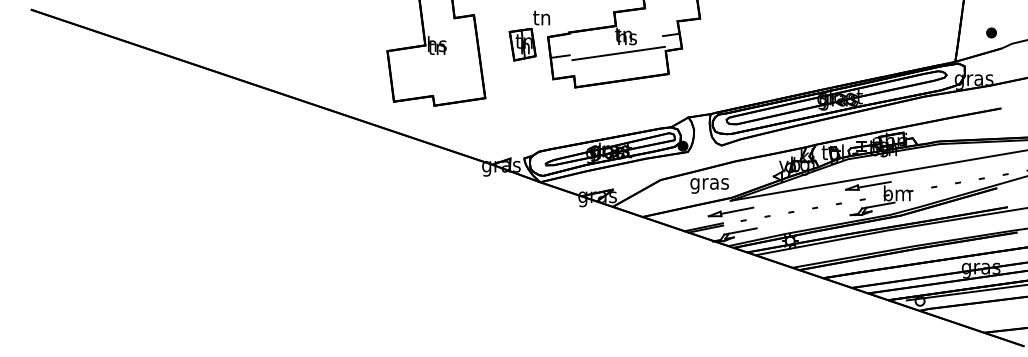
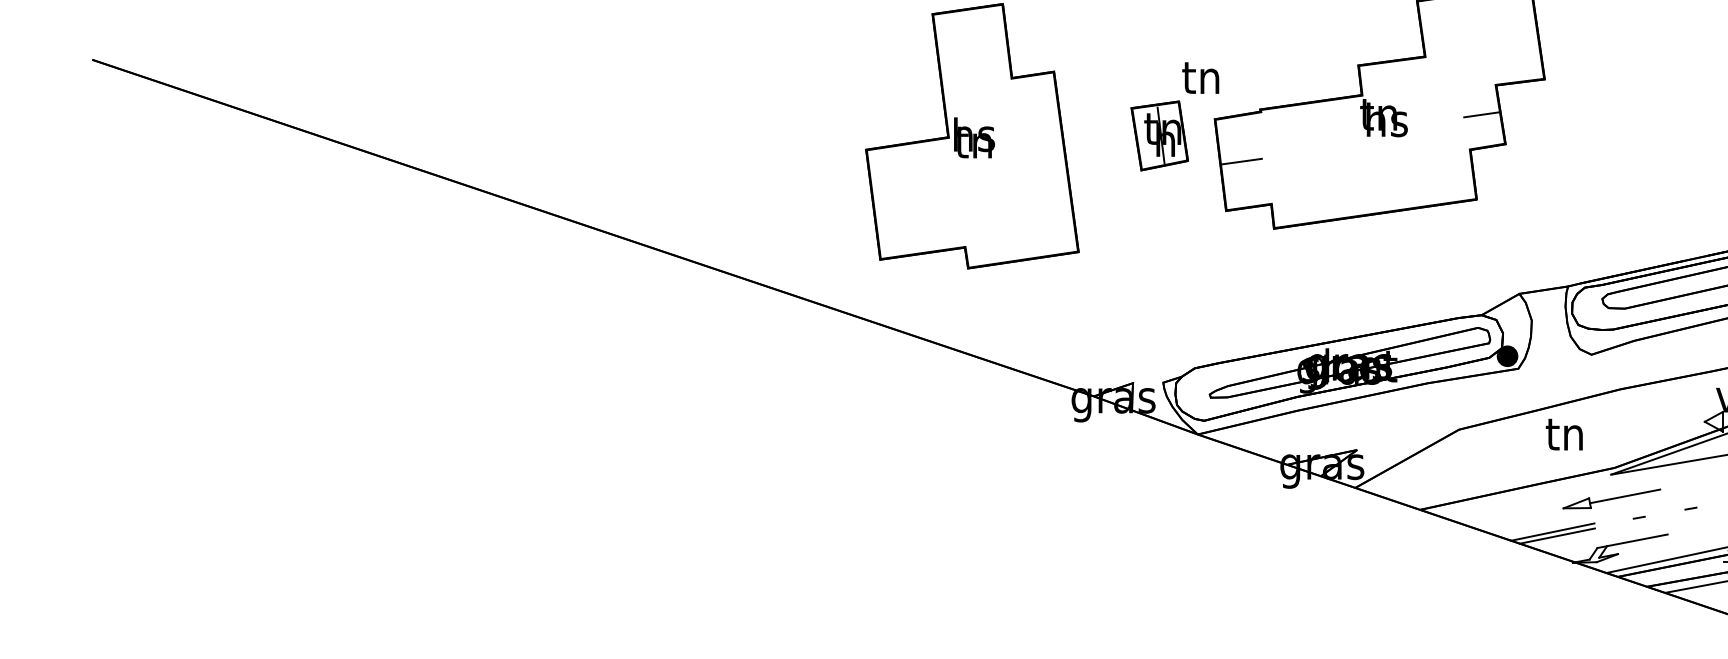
line: (618, 53) -> (1367, 154), removed
text: (709, 184) -> (1565, 439), gras -> tn

